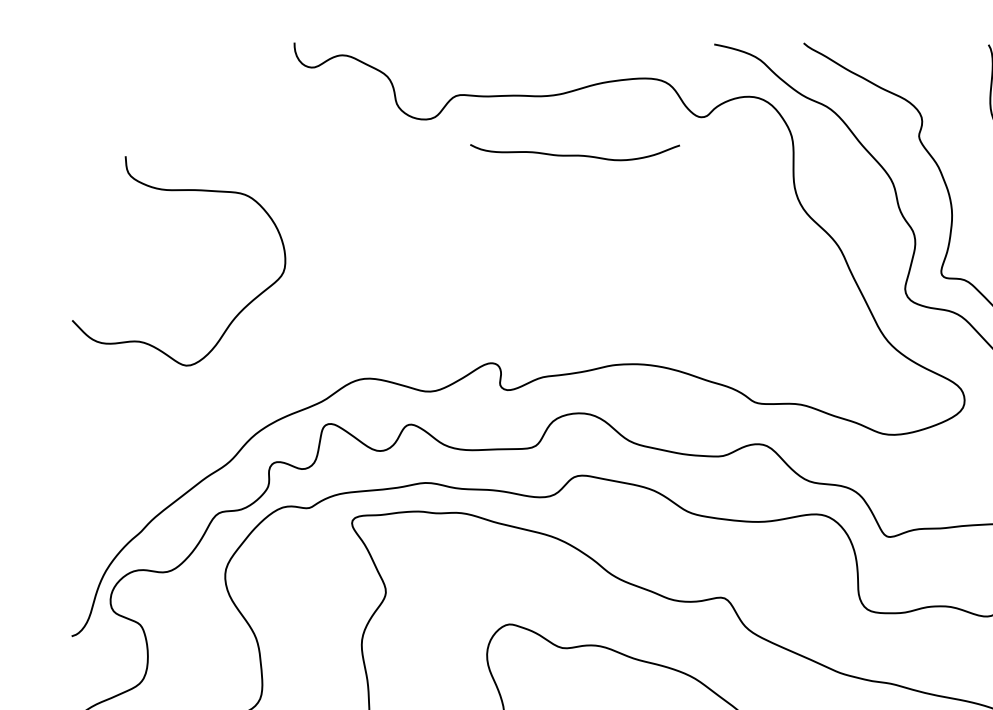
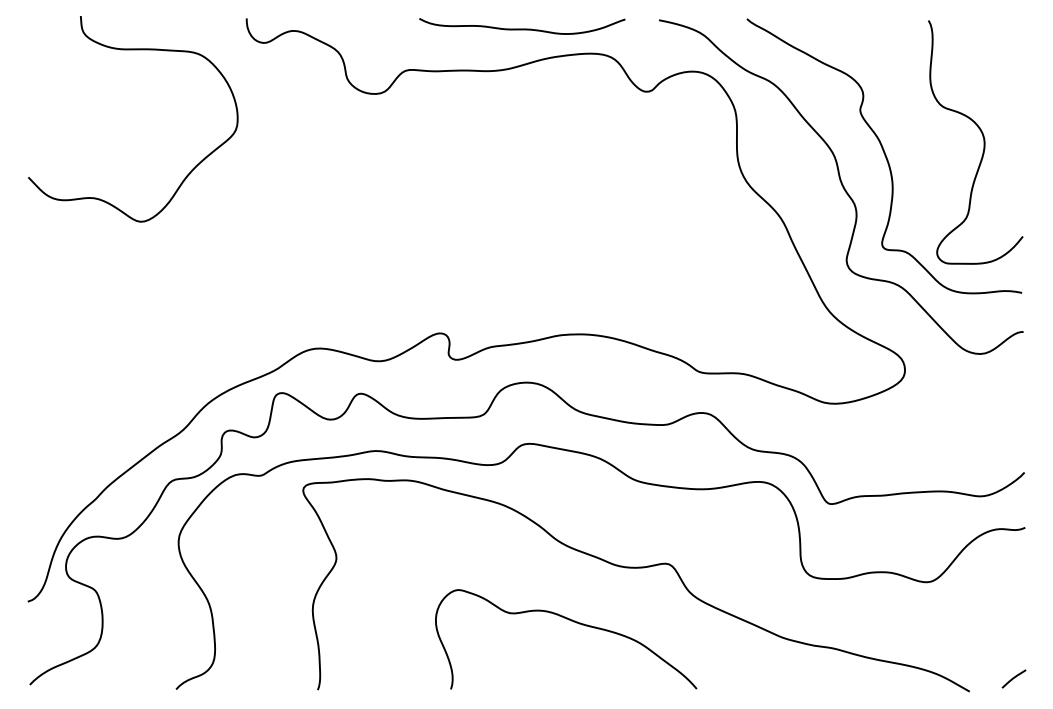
curve: (575, 154) -> (522, 28), moved
curve: (179, 191) -> (133, 50), moved

